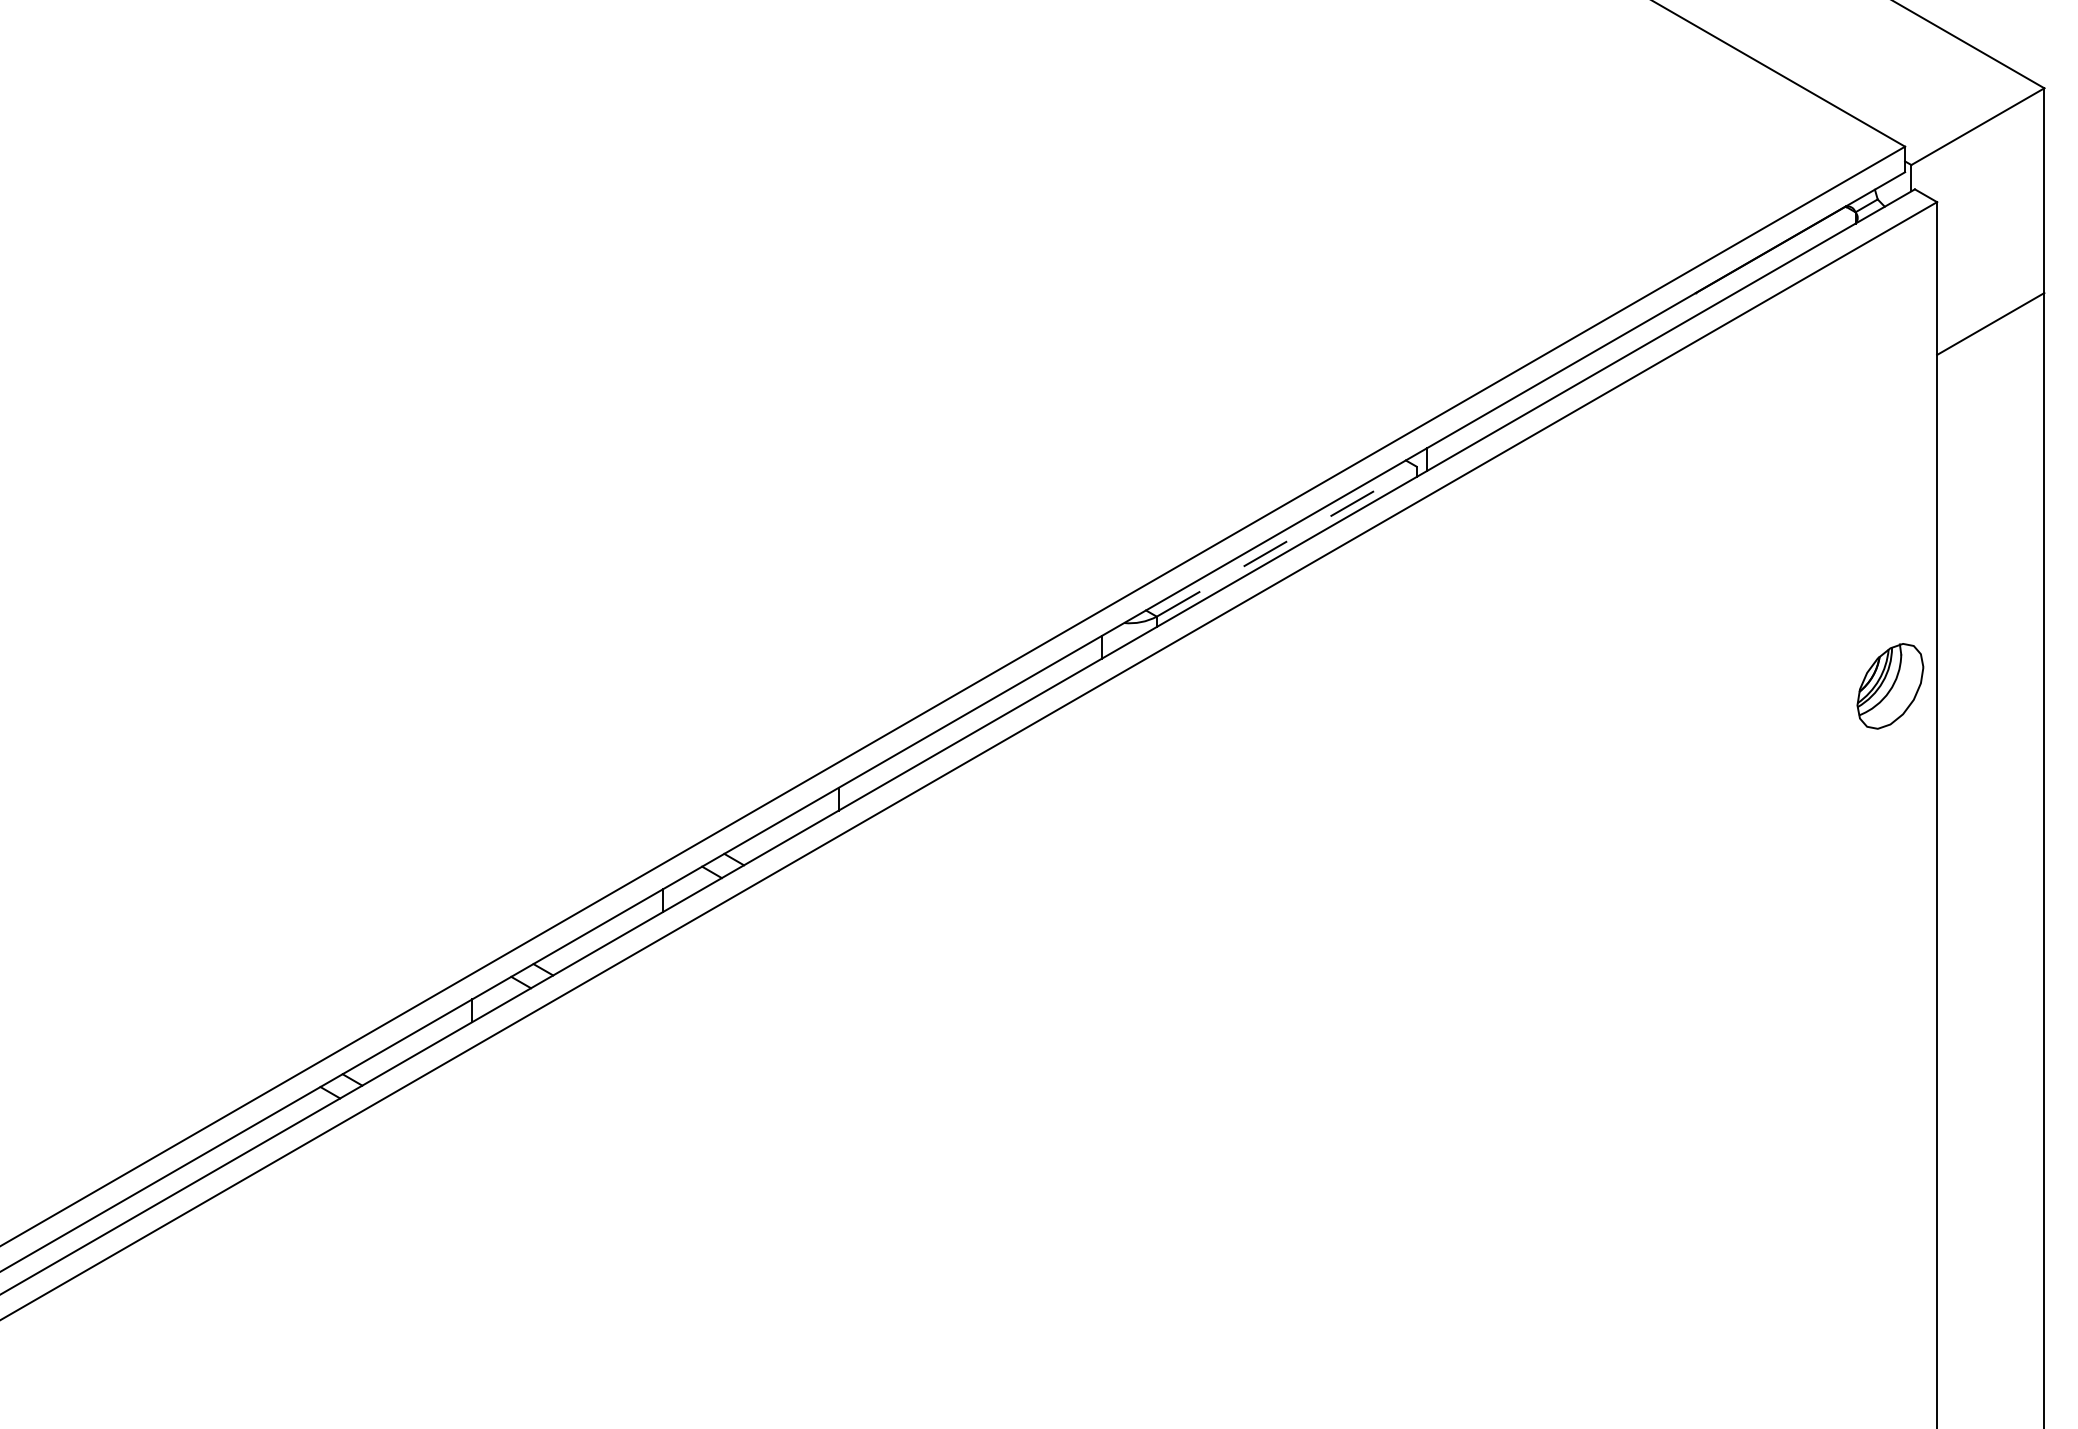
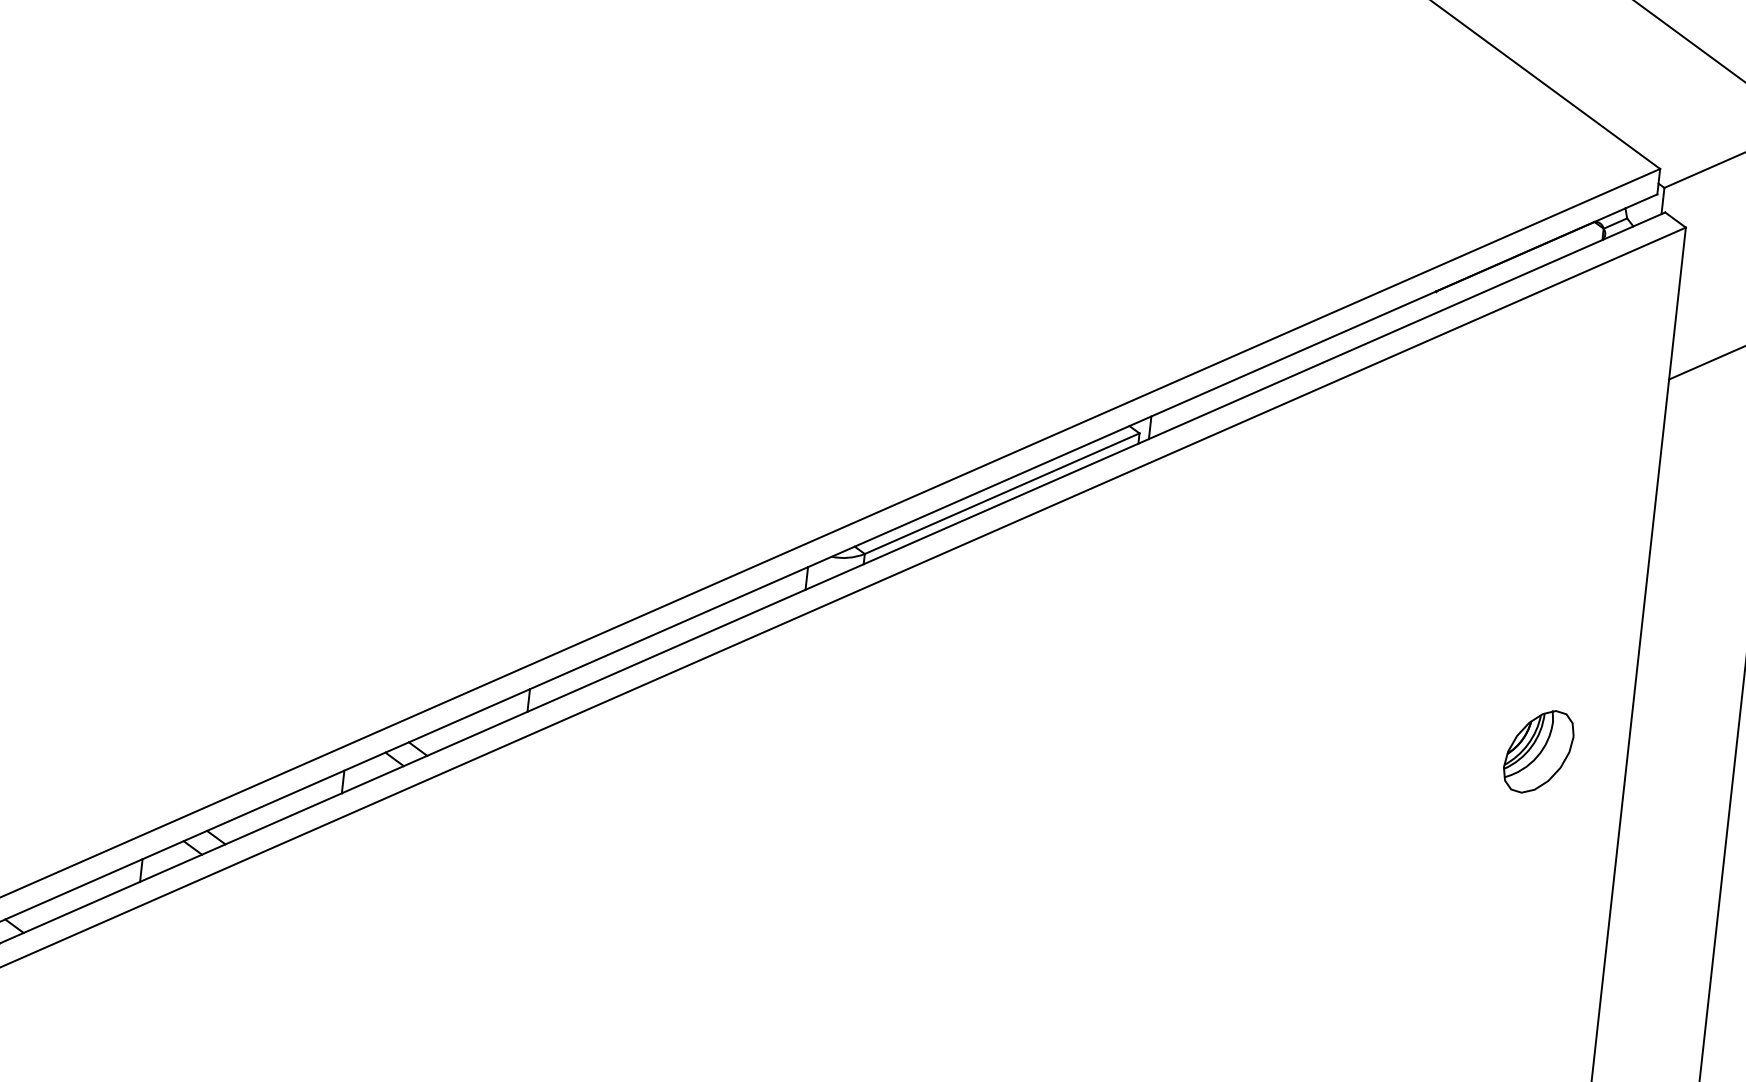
line: (1287, 541) -> (1002, 493), dashed -> solid
part: (1890, 686) -> (1538, 752), moved

